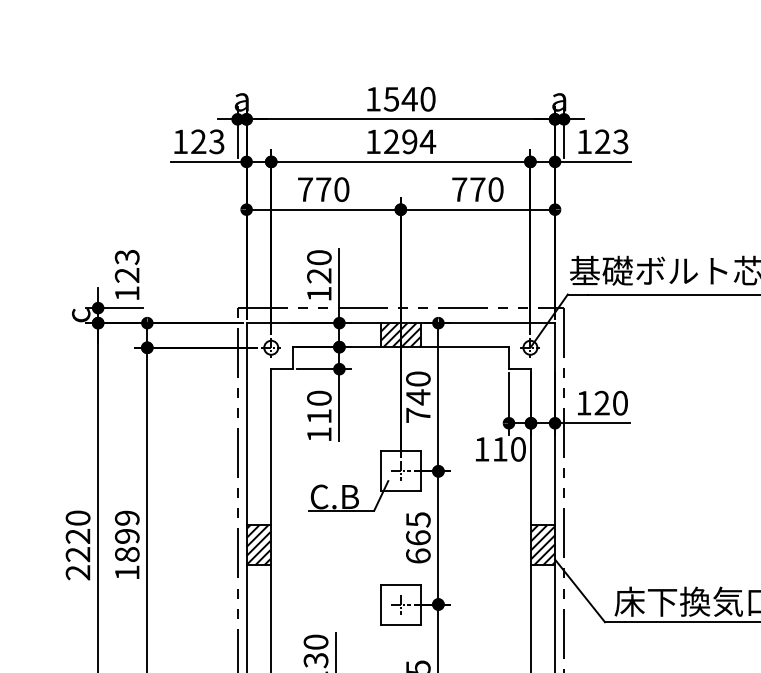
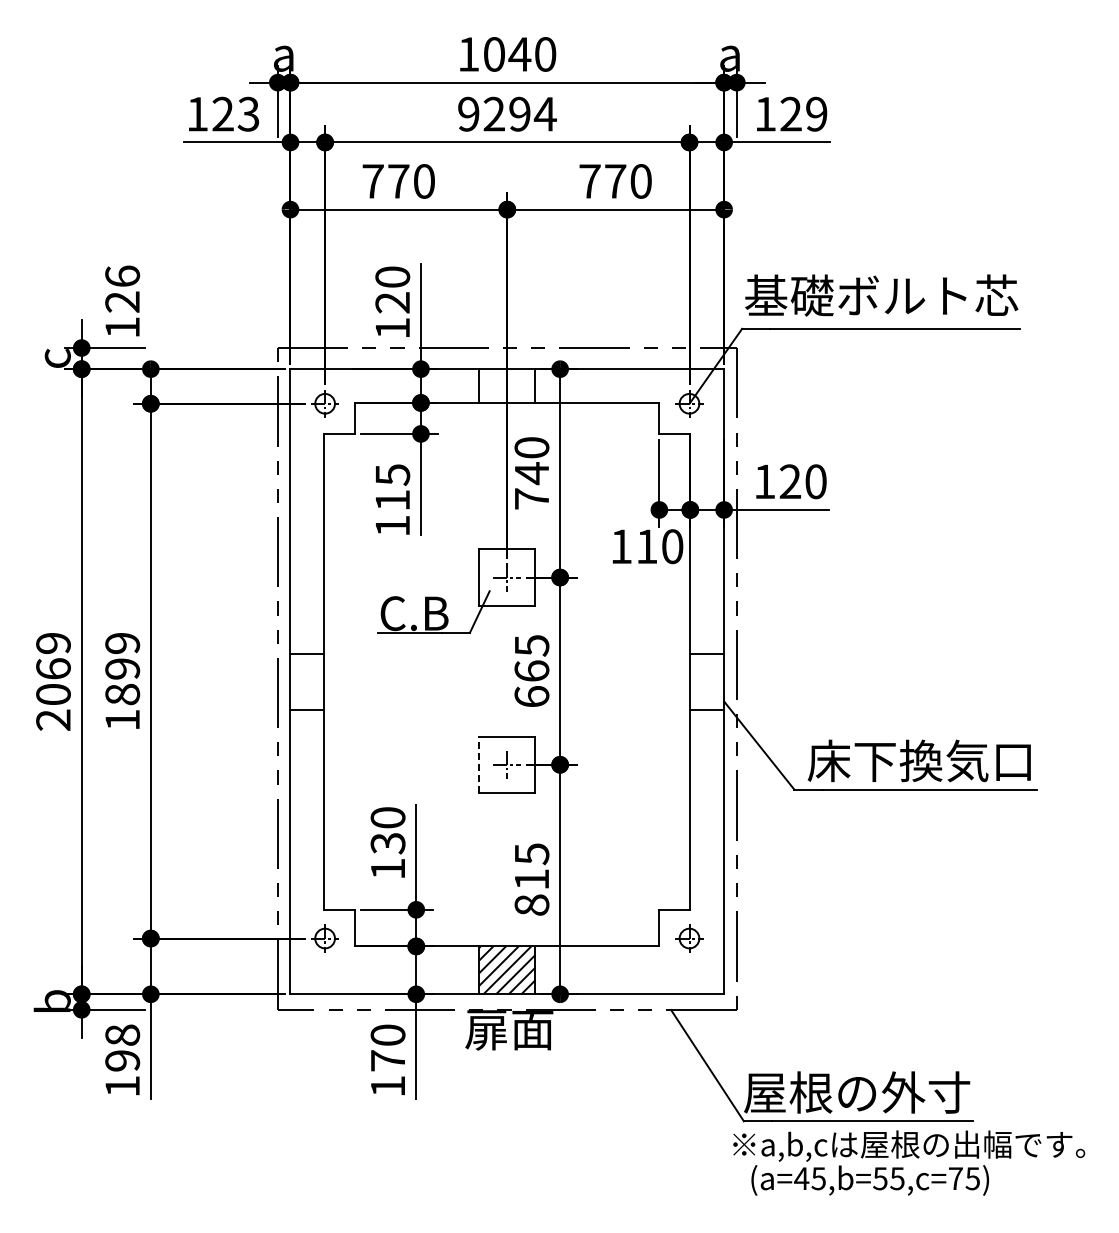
text: (391, 99) -> (493, 54), 1540 -> 1040
text: (373, 141) -> (468, 113), 1294 -> 9294
text: (620, 142) -> (816, 114), 123 -> 129
text: (127, 257) -> (122, 276), 123 -> 126
hatch: (400, 334) -> (507, 385), removed
text: (319, 398) -> (392, 475), 110 -> 115
text: (78, 536) -> (53, 668), 2220 -> 2069
hatch: (258, 545) -> (307, 681), removed
hatch: (543, 545) -> (707, 681), removed
line: (381, 604) -> (479, 764), solid -> dashed

